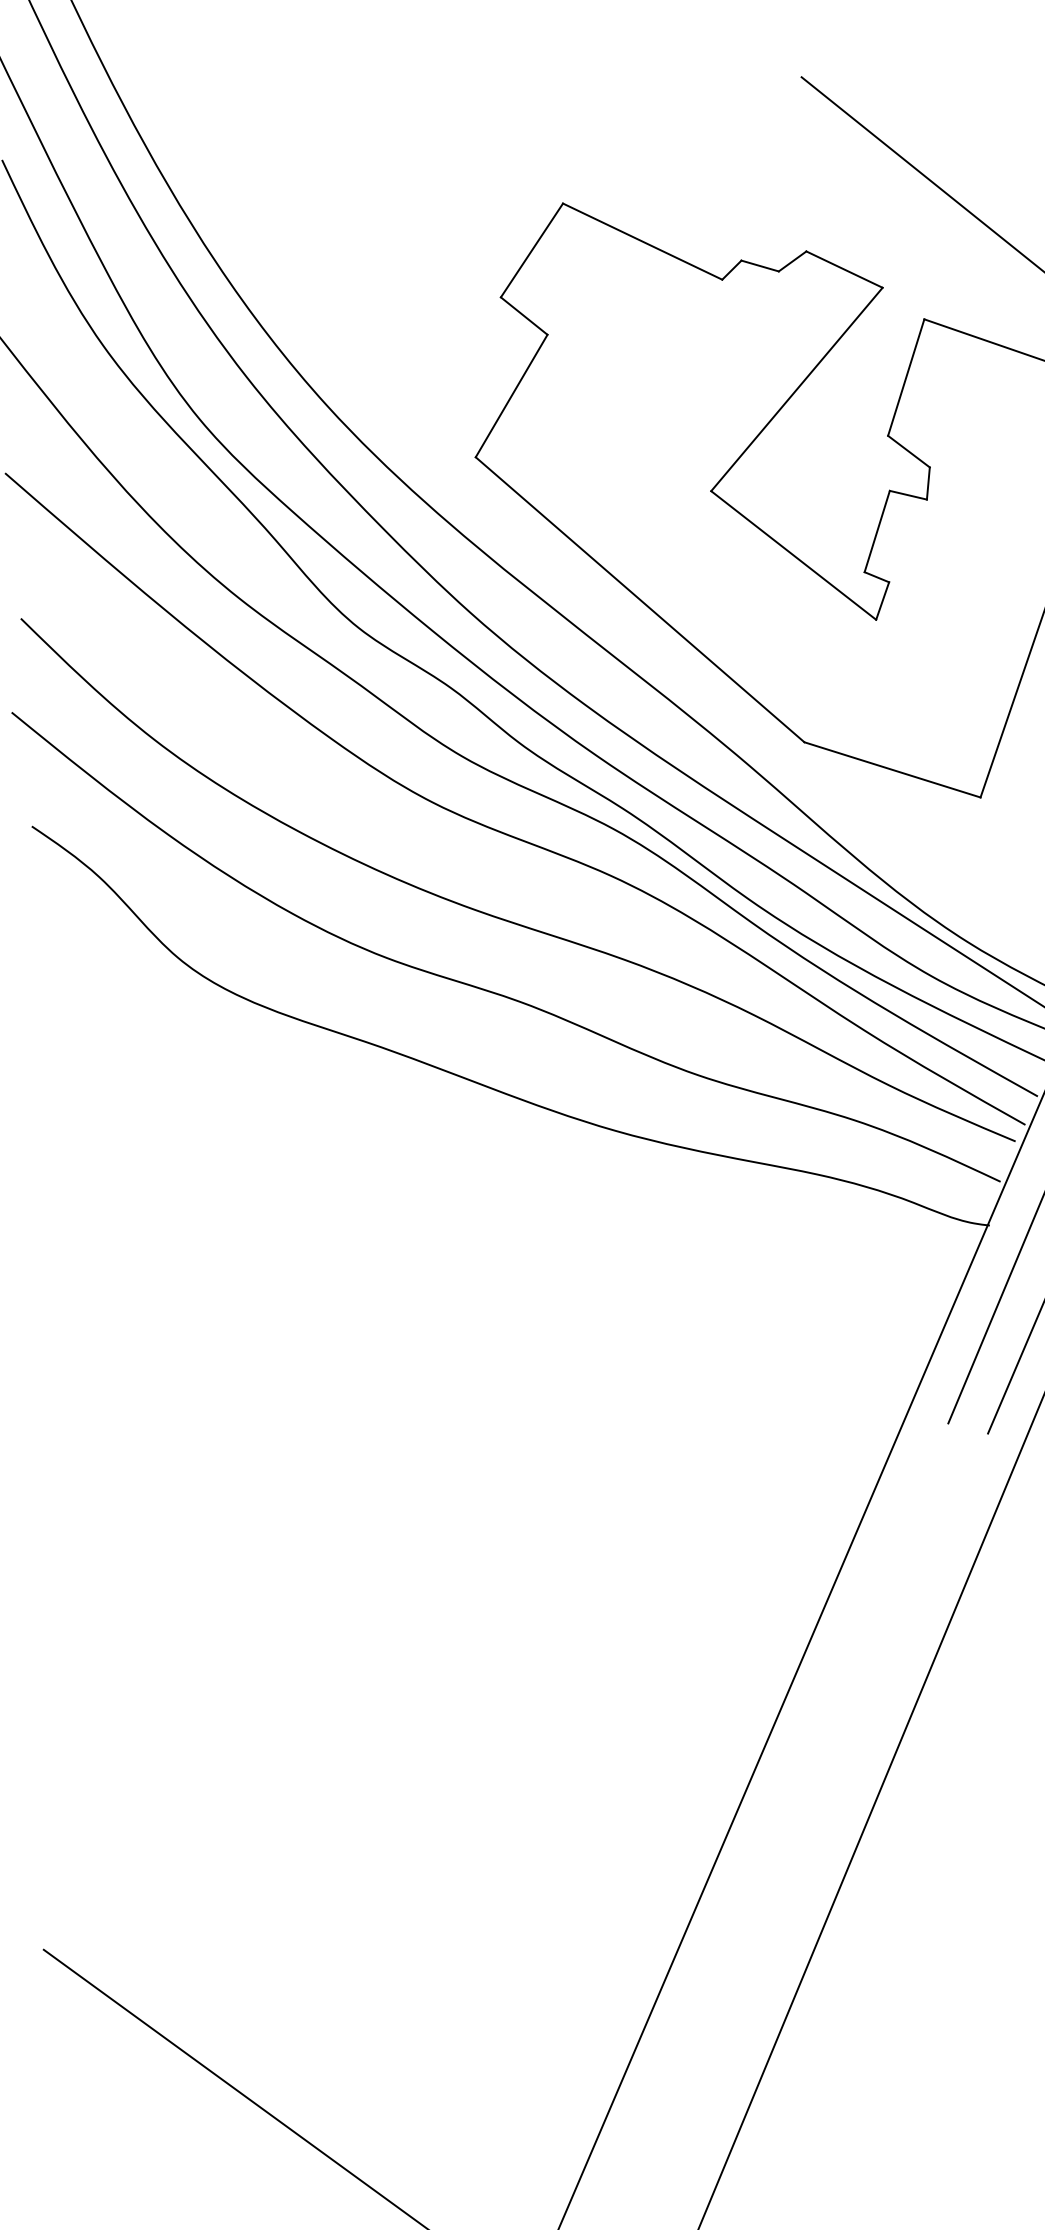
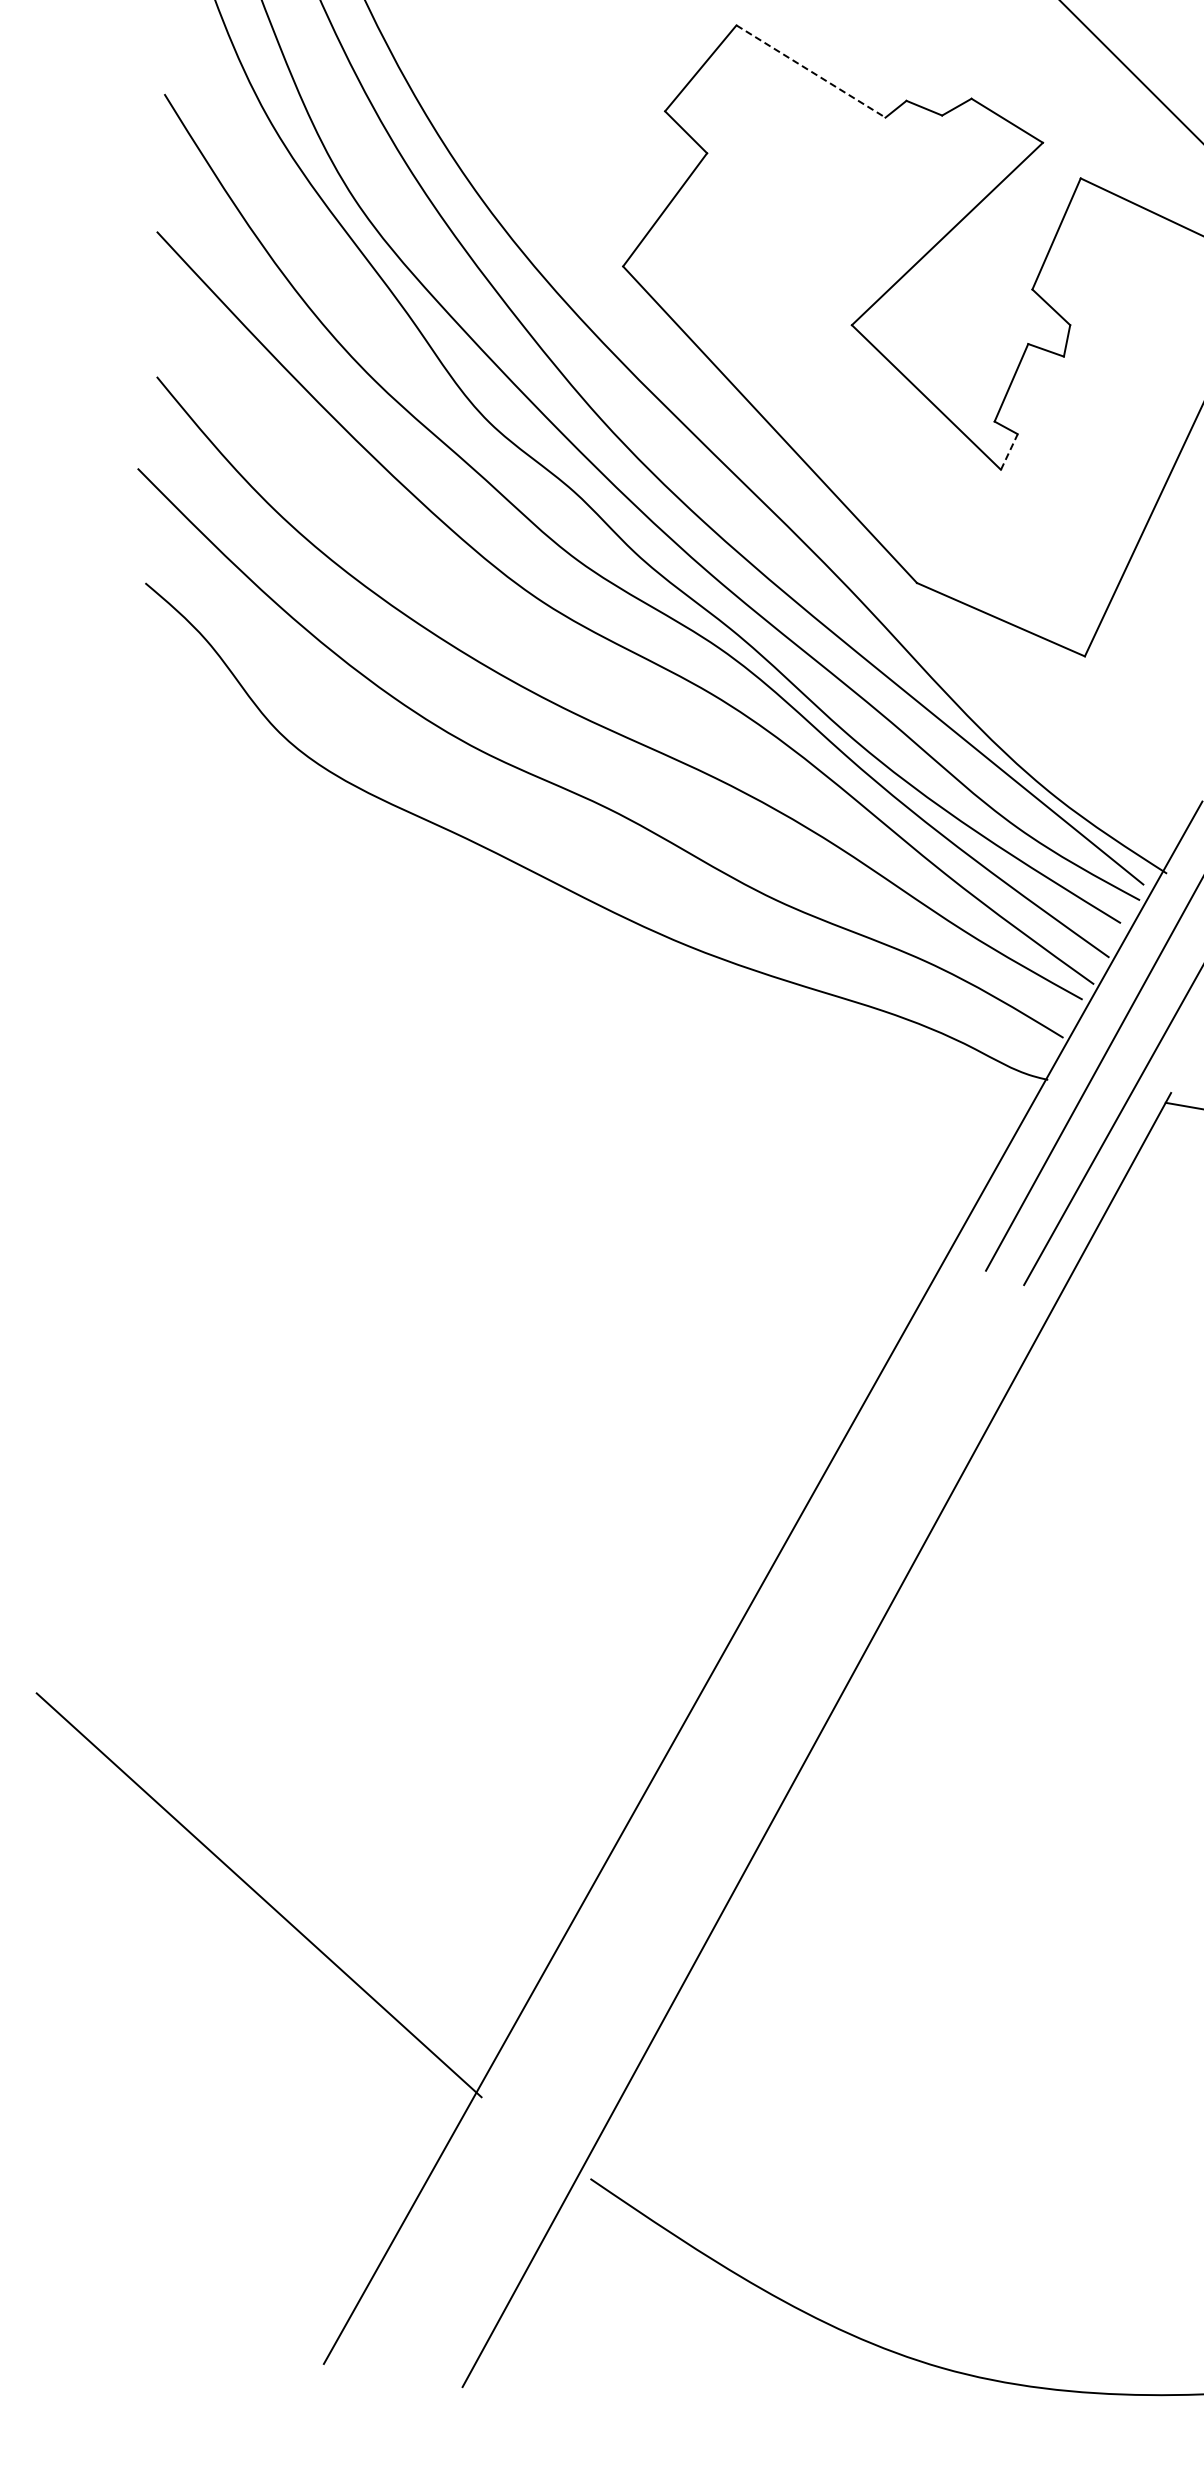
line: (643, 241) -> (811, 71), solid -> dashed
line: (882, 601) -> (1009, 452), solid -> dashed

